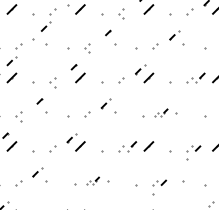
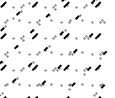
part: (159, 113) -> (71, 52), size x1.43
part: (92, 180) -> (40, 83), size x1.43

